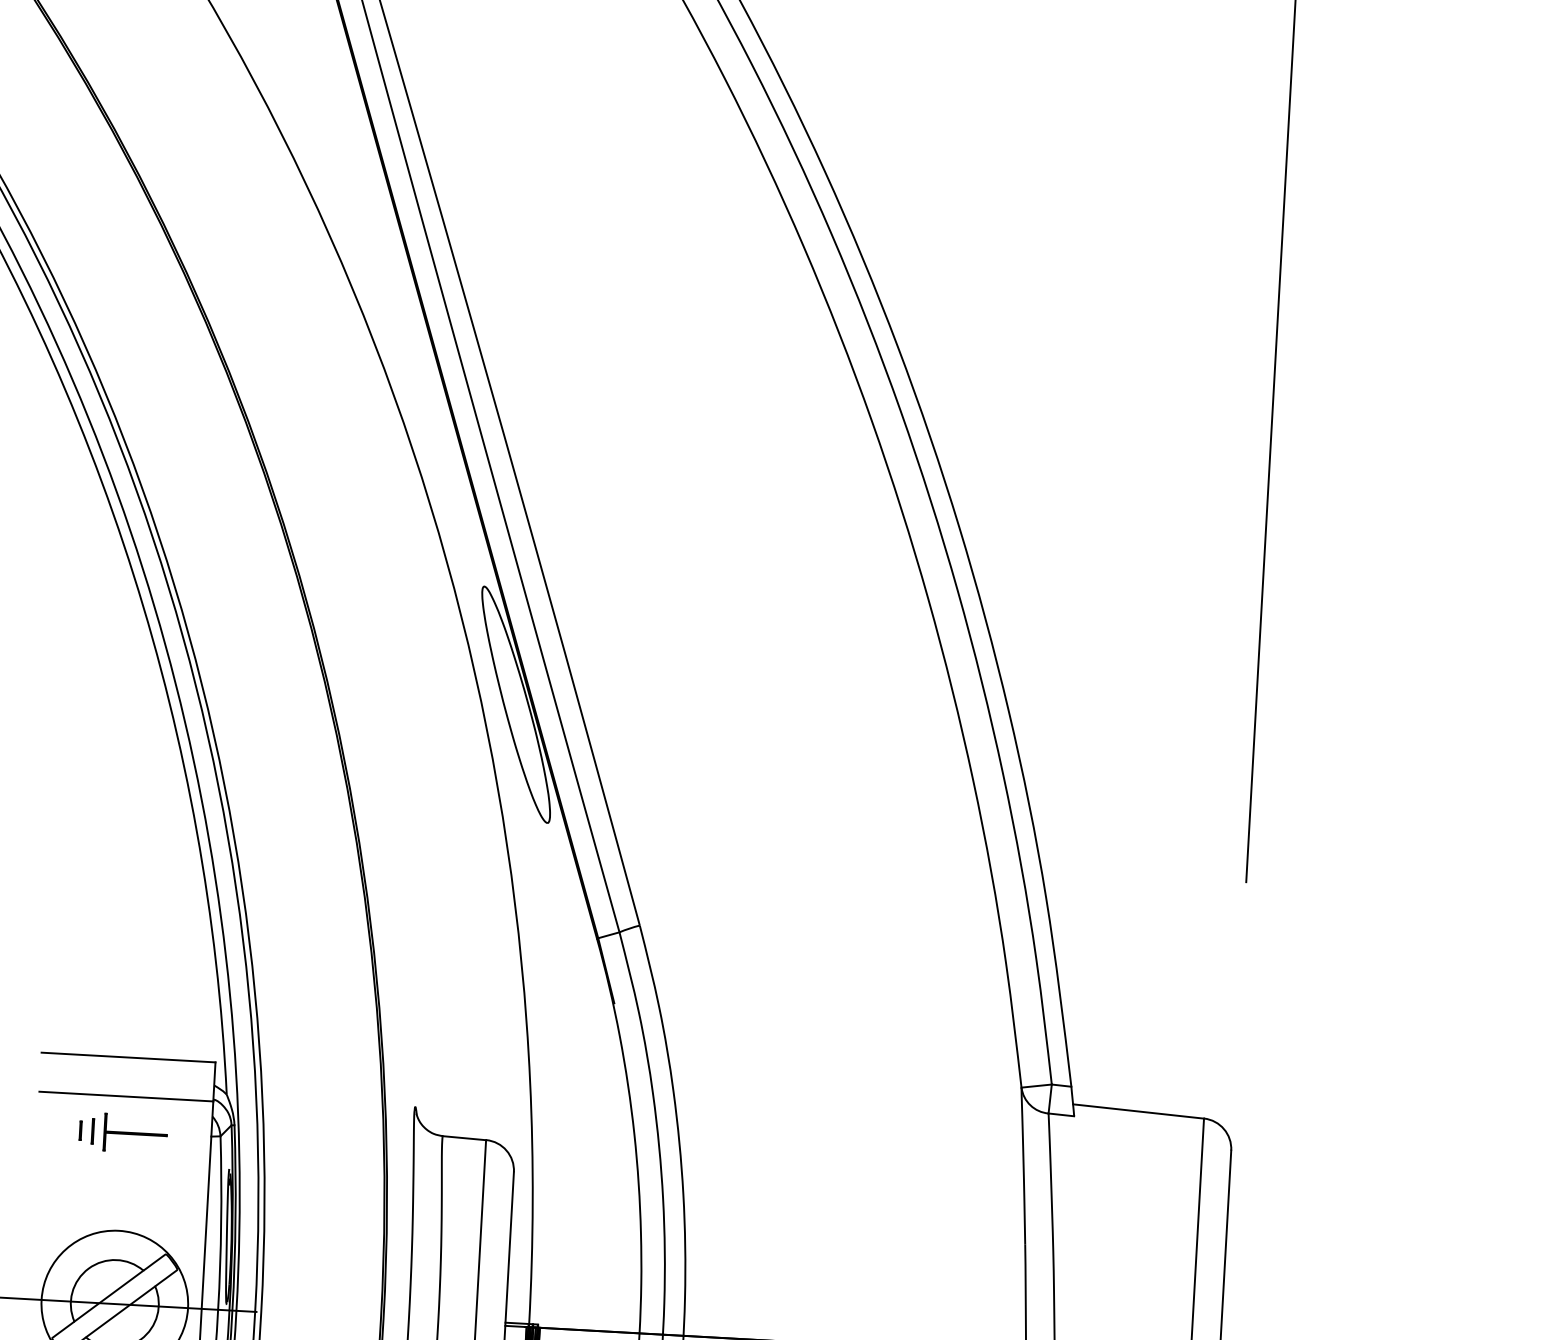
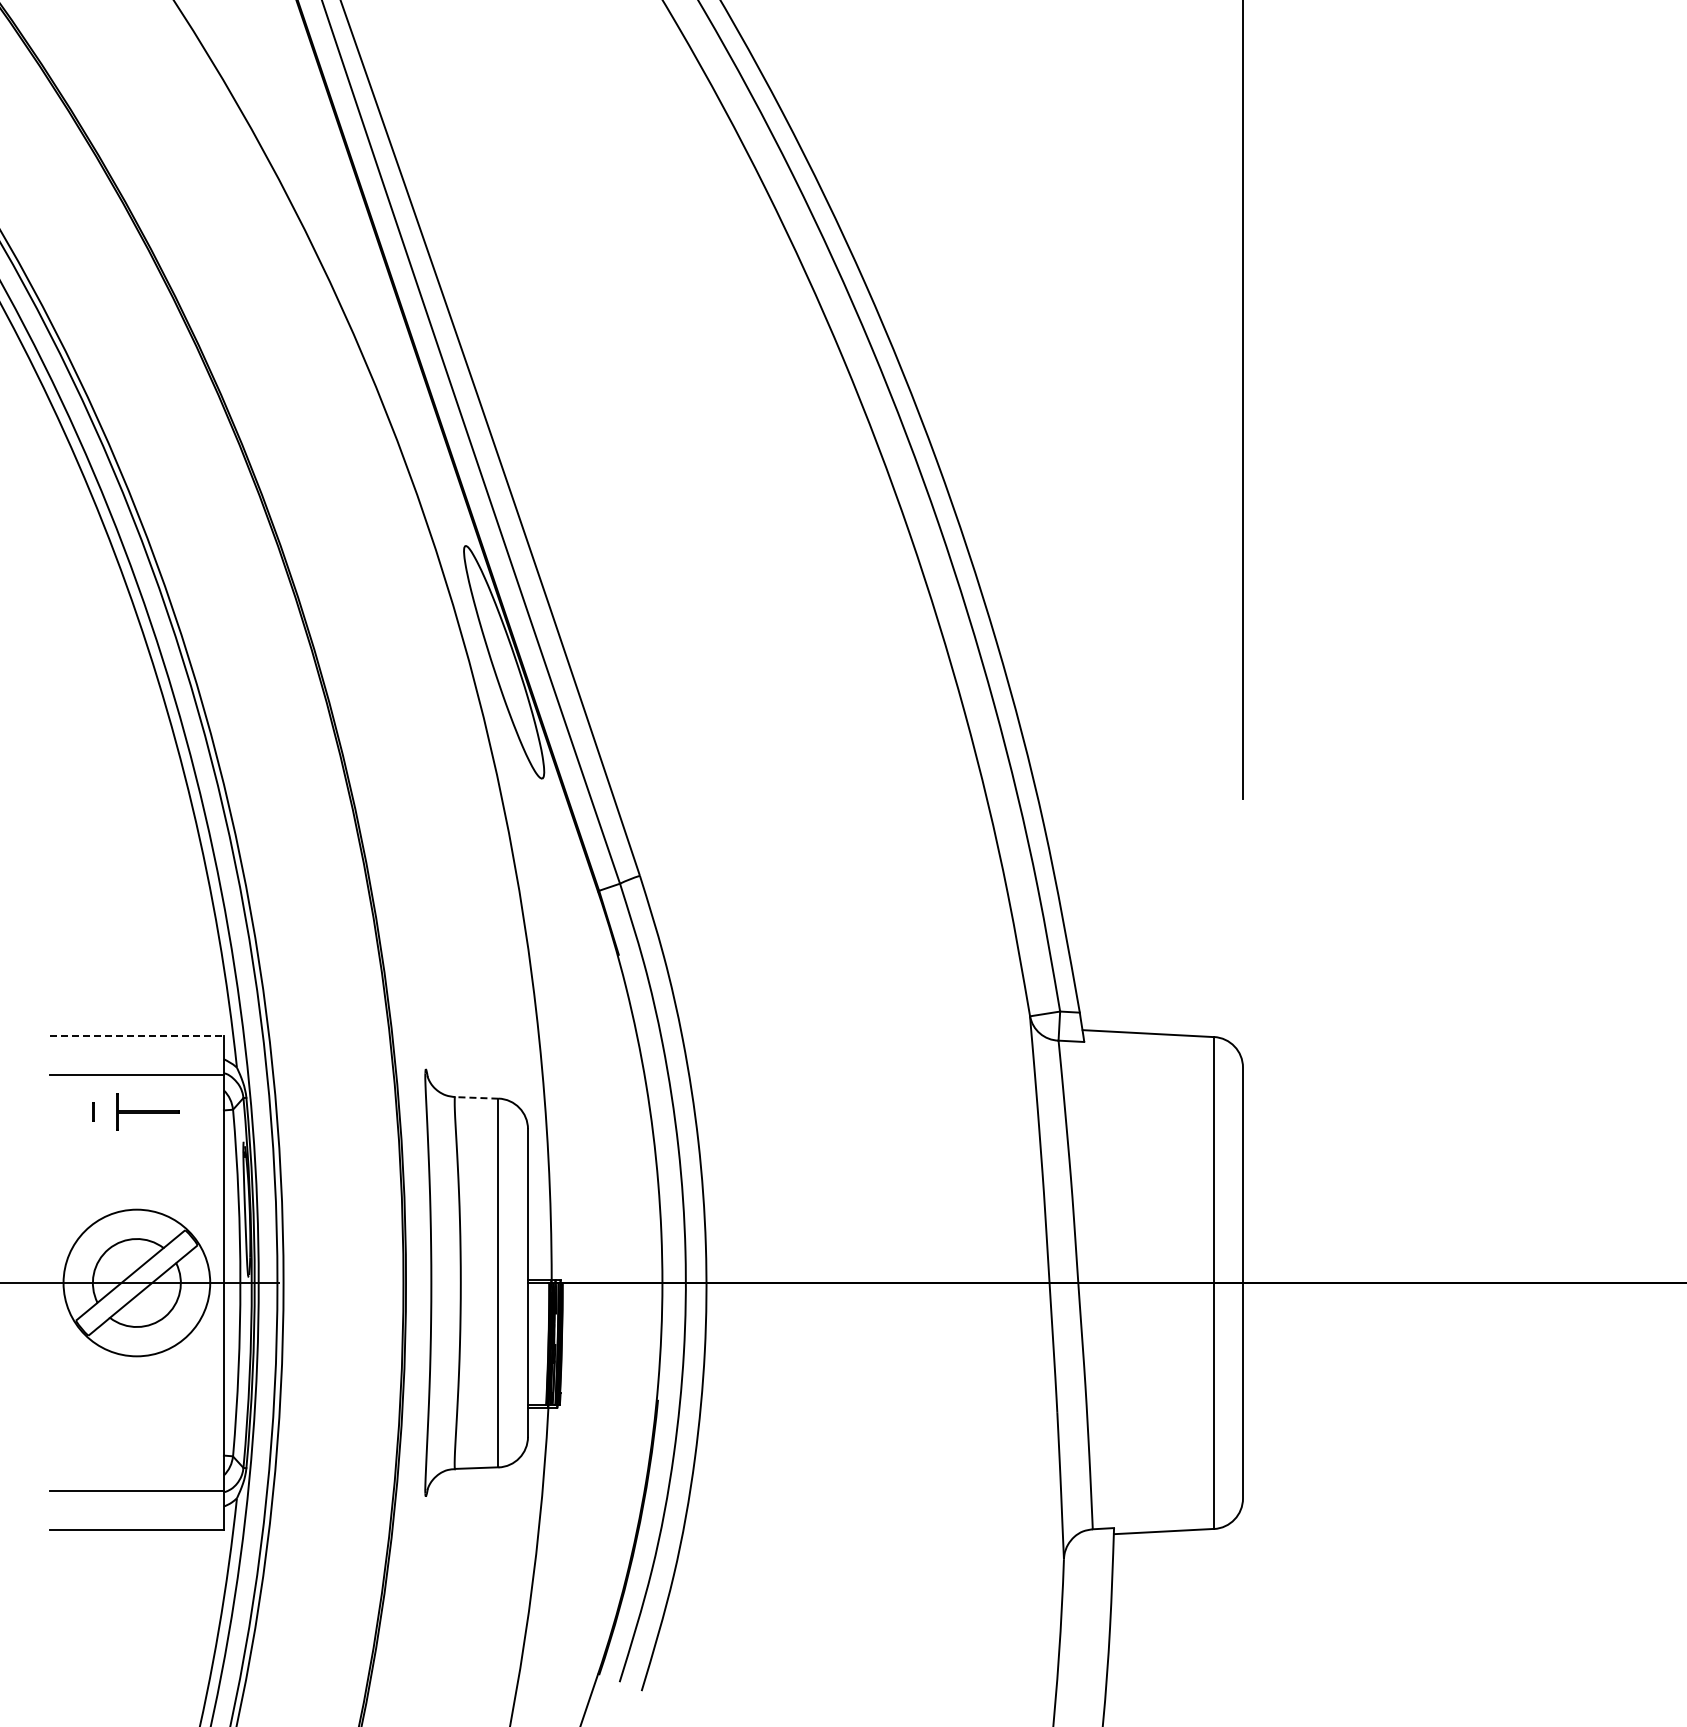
line: (129, 1057) -> (137, 1036), solid -> dashed
line: (93, 1131) -> (105, 1111), removed
line: (464, 1137) -> (476, 1097), solid -> dashed

